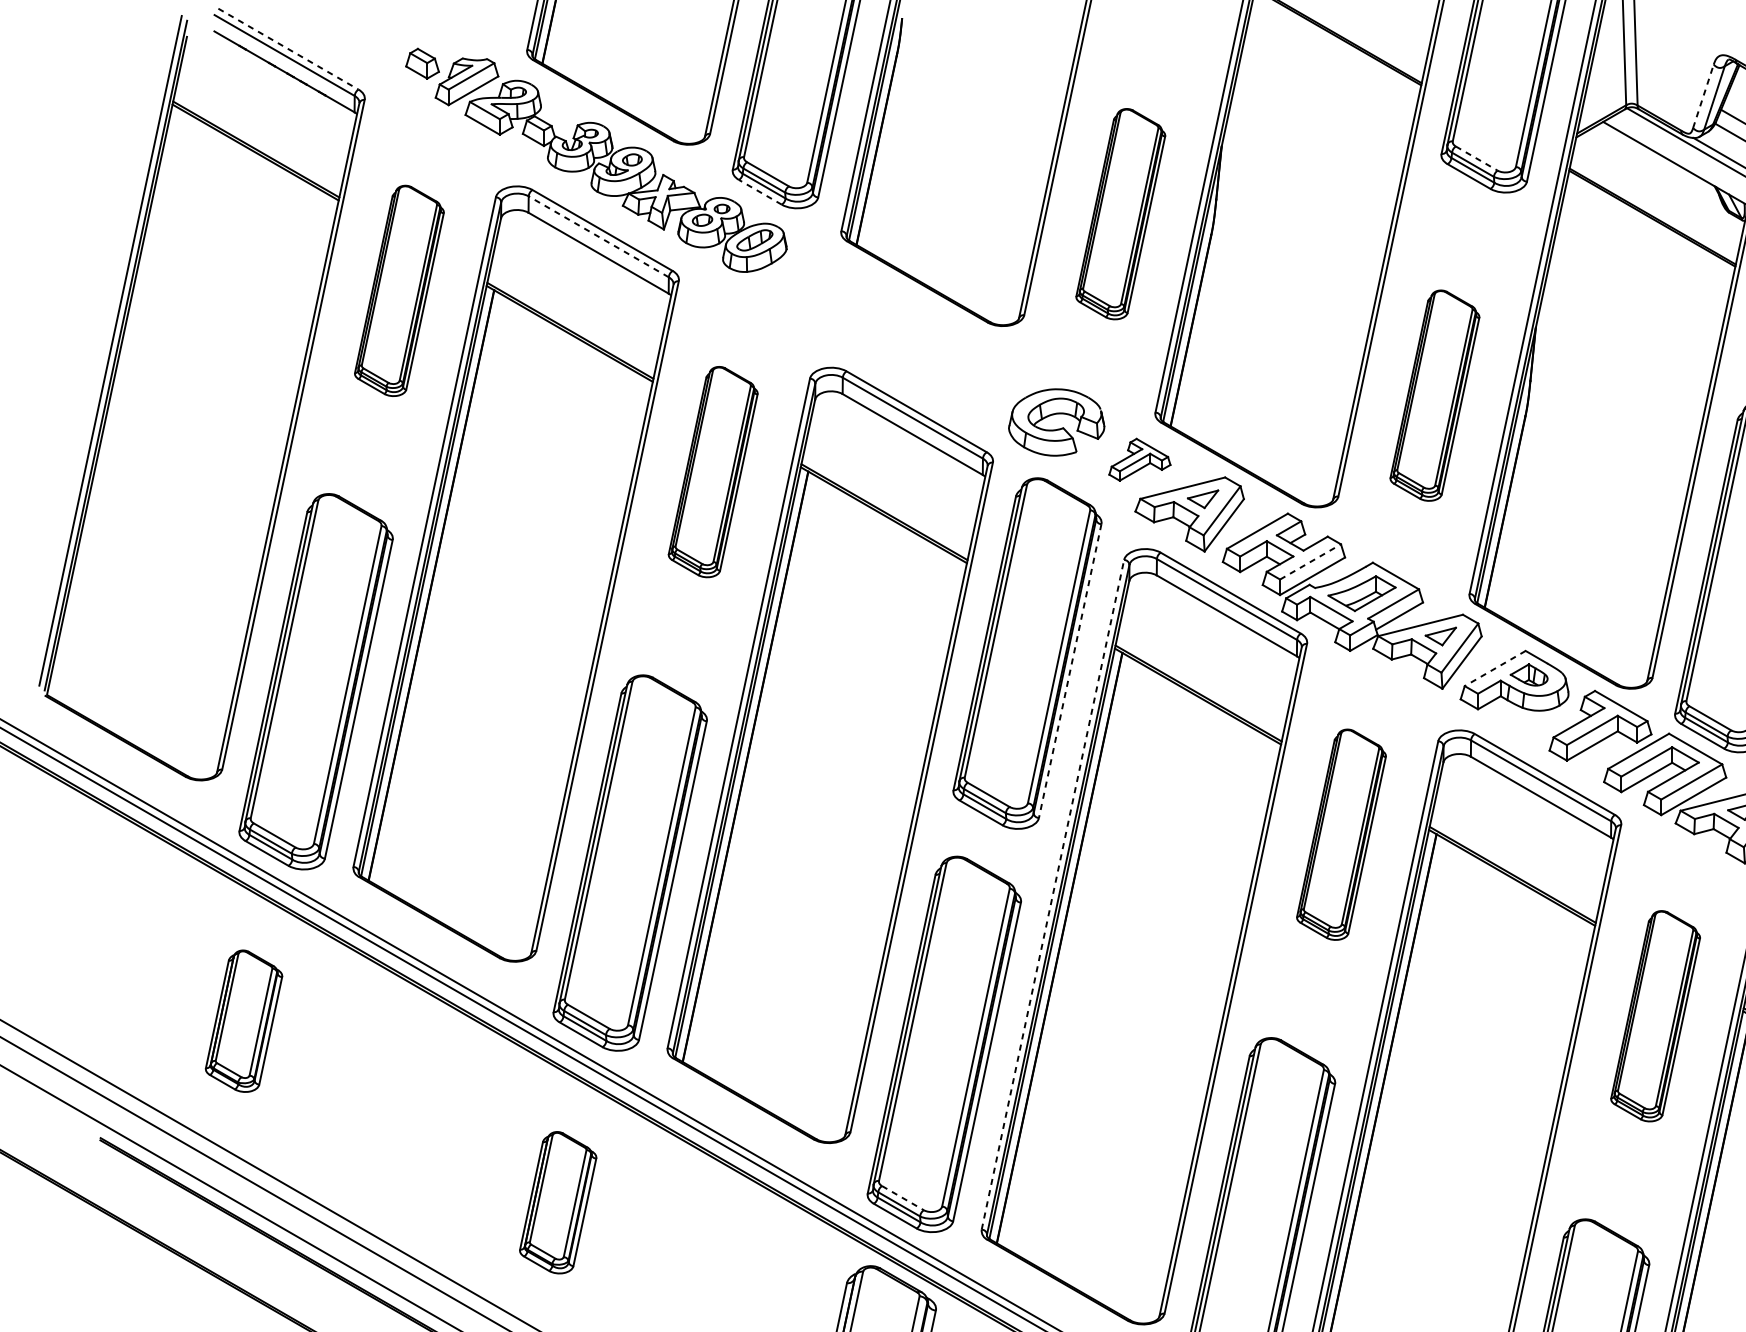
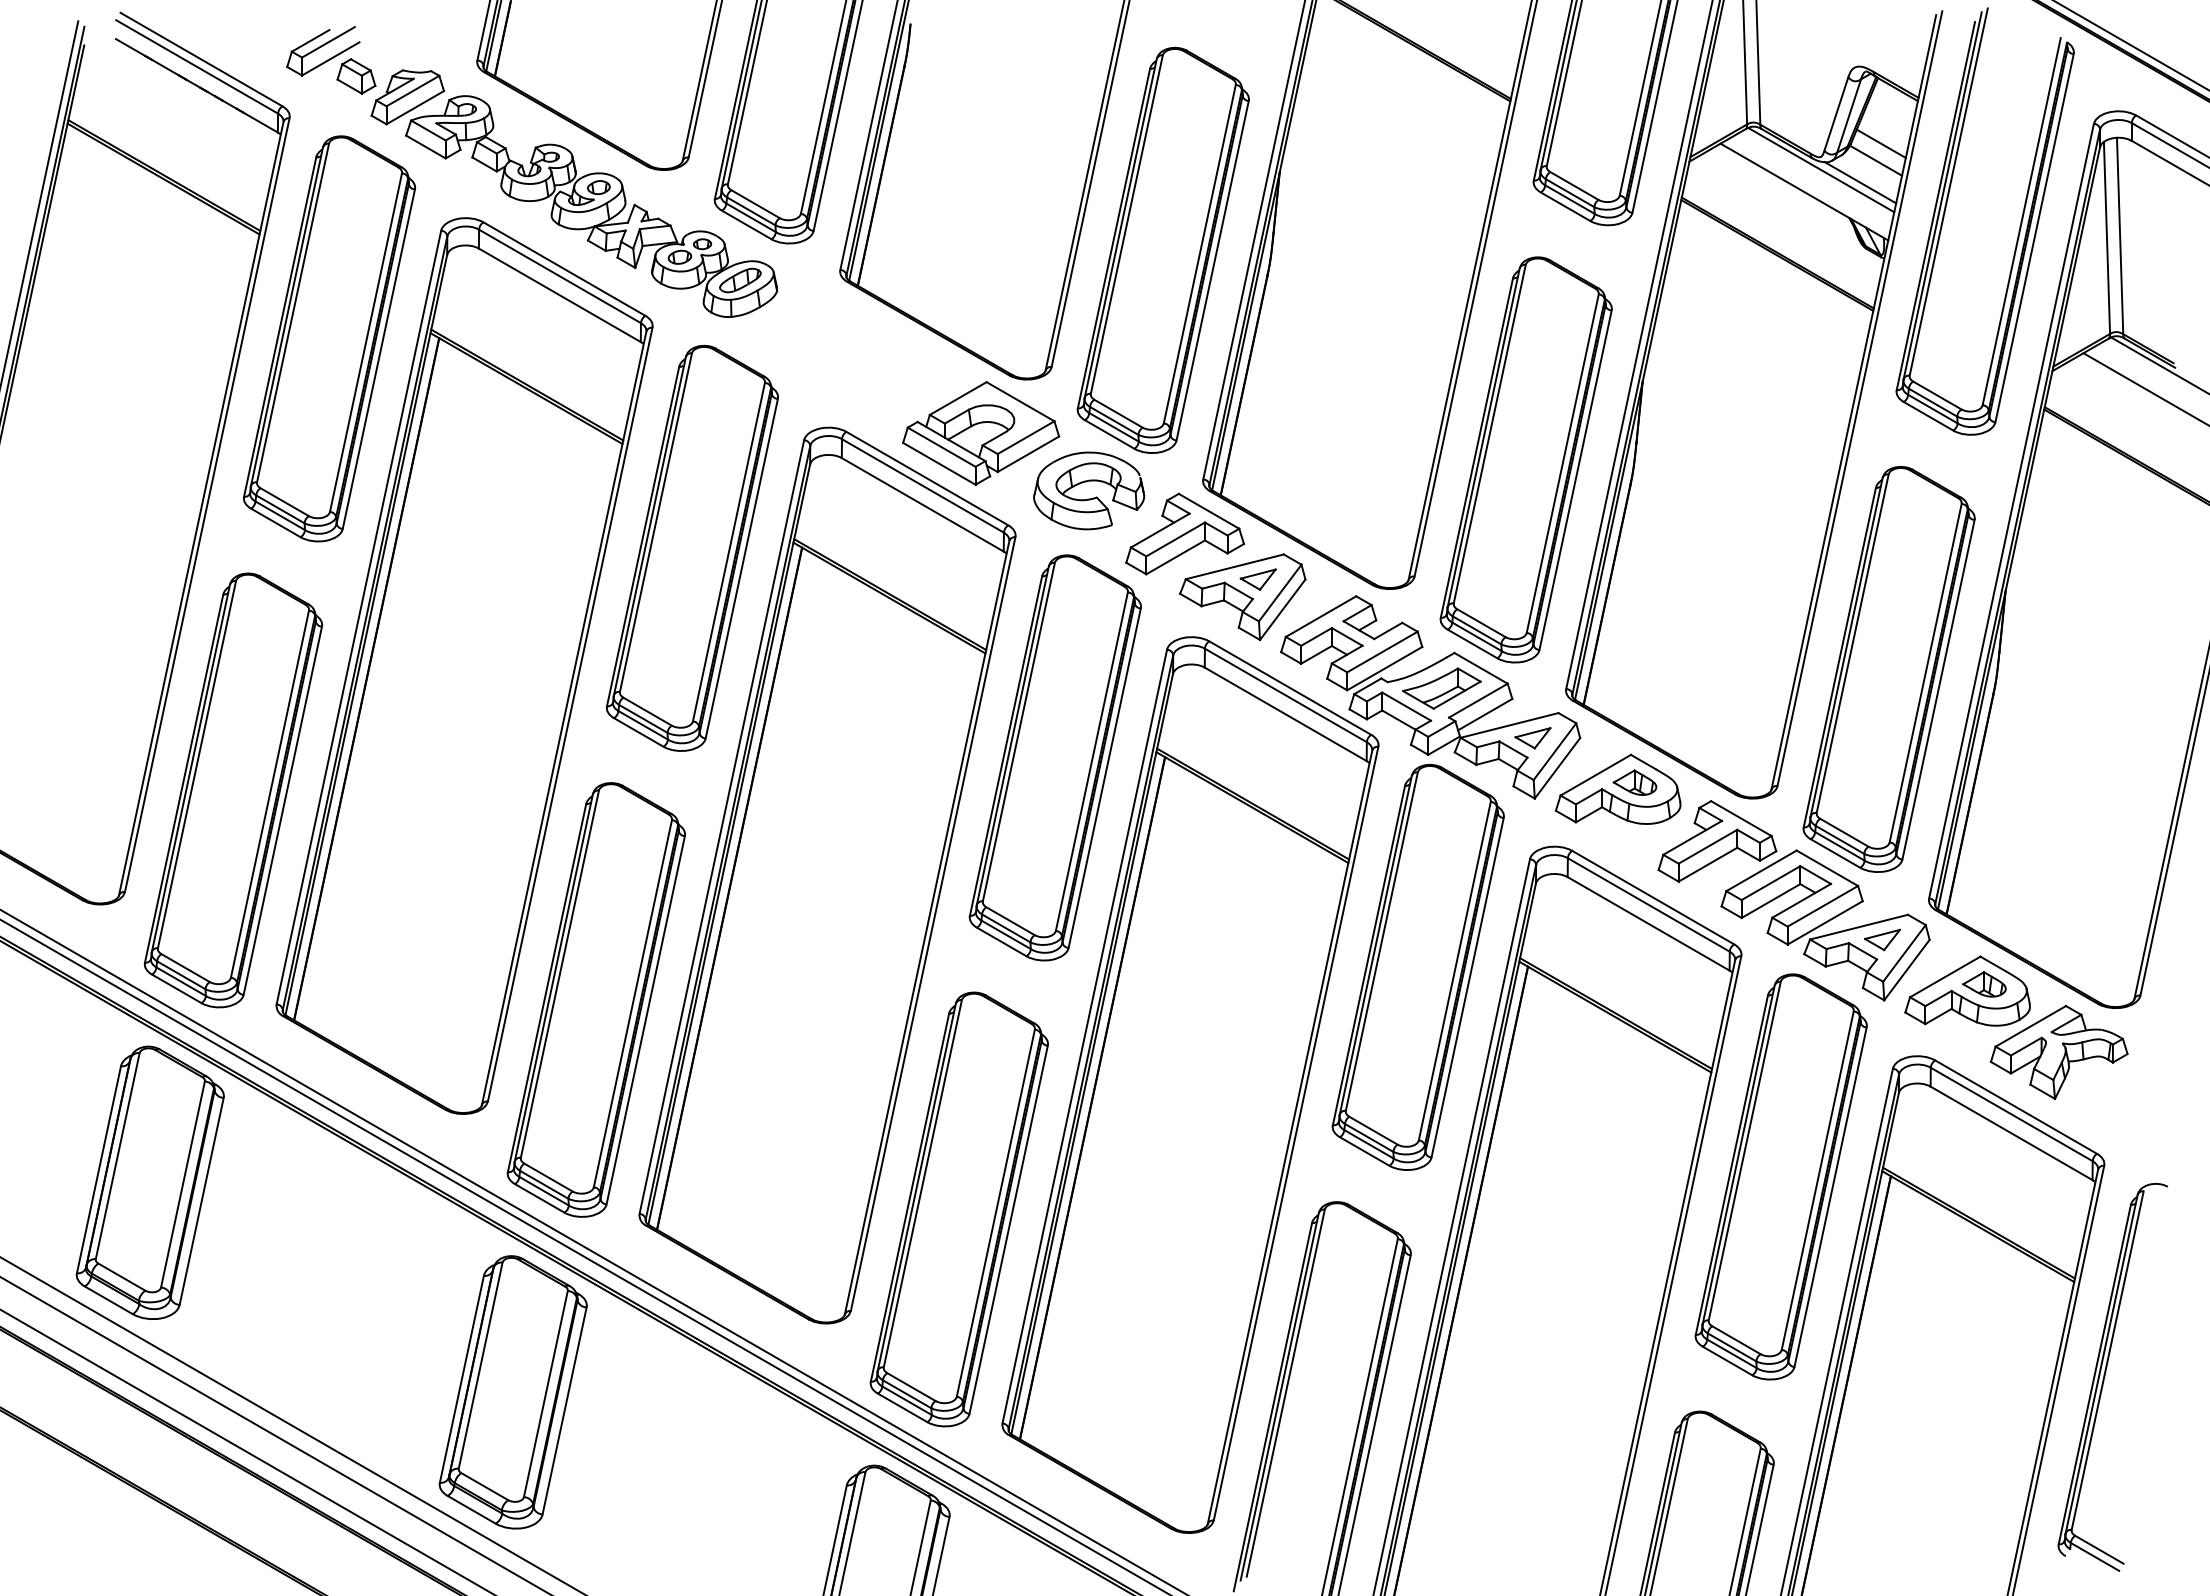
part: (394, 42) -> (323, 51), added
line: (288, 49) -> (201, 59), dashed -> solid
line: (1703, 96) -> (1836, 114), dashed -> solid
line: (1476, 159) -> (1574, 186), dashed -> solid
line: (760, 191) -> (746, 224), dashed -> solid
part: (1120, 213) -> (1162, 249), size x1.67
line: (598, 236) -> (559, 276), dashed -> solid
part: (399, 290) -> (329, 338), size x1.67
part: (963, 372) -> (981, 433), added
part: (1434, 395) -> (1525, 459), size x1.67
part: (1140, 459) -> (1185, 533), size x1.67
part: (712, 471) -> (691, 547), size x1.67
line: (1310, 562) -> (1382, 652), dashed -> solid
line: (1494, 668) -> (1595, 775), dashed -> solid
line: (1070, 671) -> (1104, 778), dashed -> solid
part: (1340, 834) -> (1417, 966), size x1.67
line: (1052, 894) -> (1084, 1036), dashed -> solid
part: (1655, 1015) -> (1780, 1176), size x1.67
part: (243, 1021) -> (149, 1182), size x1.67
line: (902, 1198) -> (911, 1387), dashed -> solid
part: (557, 1202) -> (512, 1392), size x1.67

